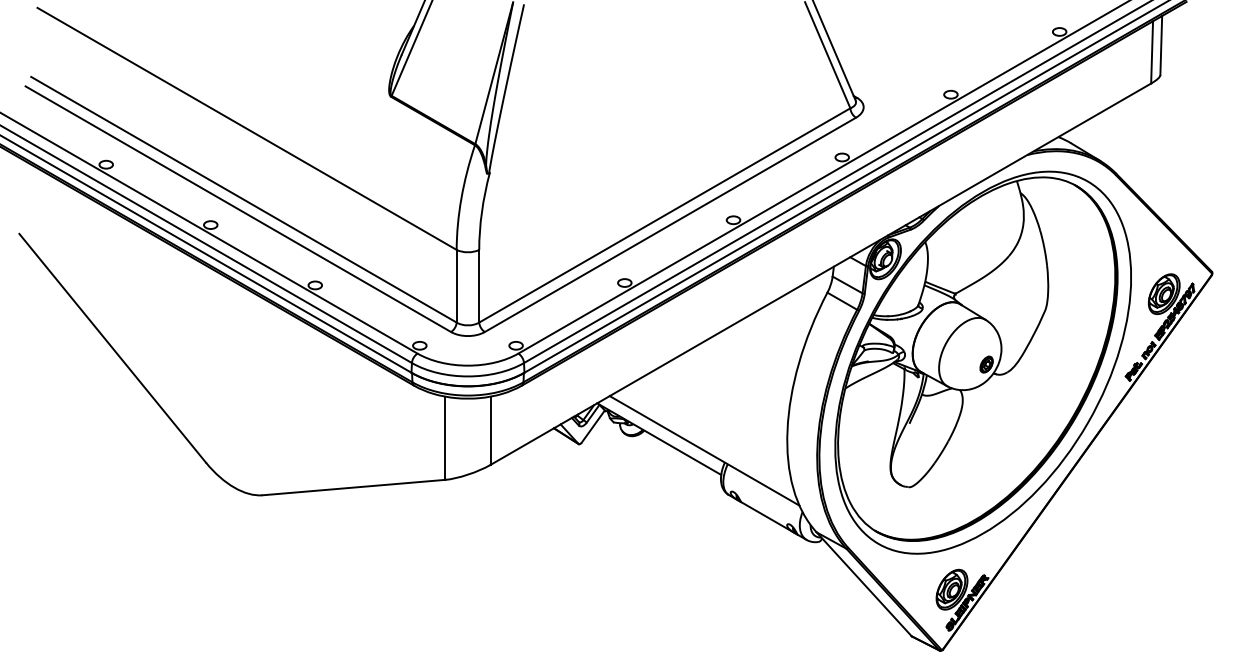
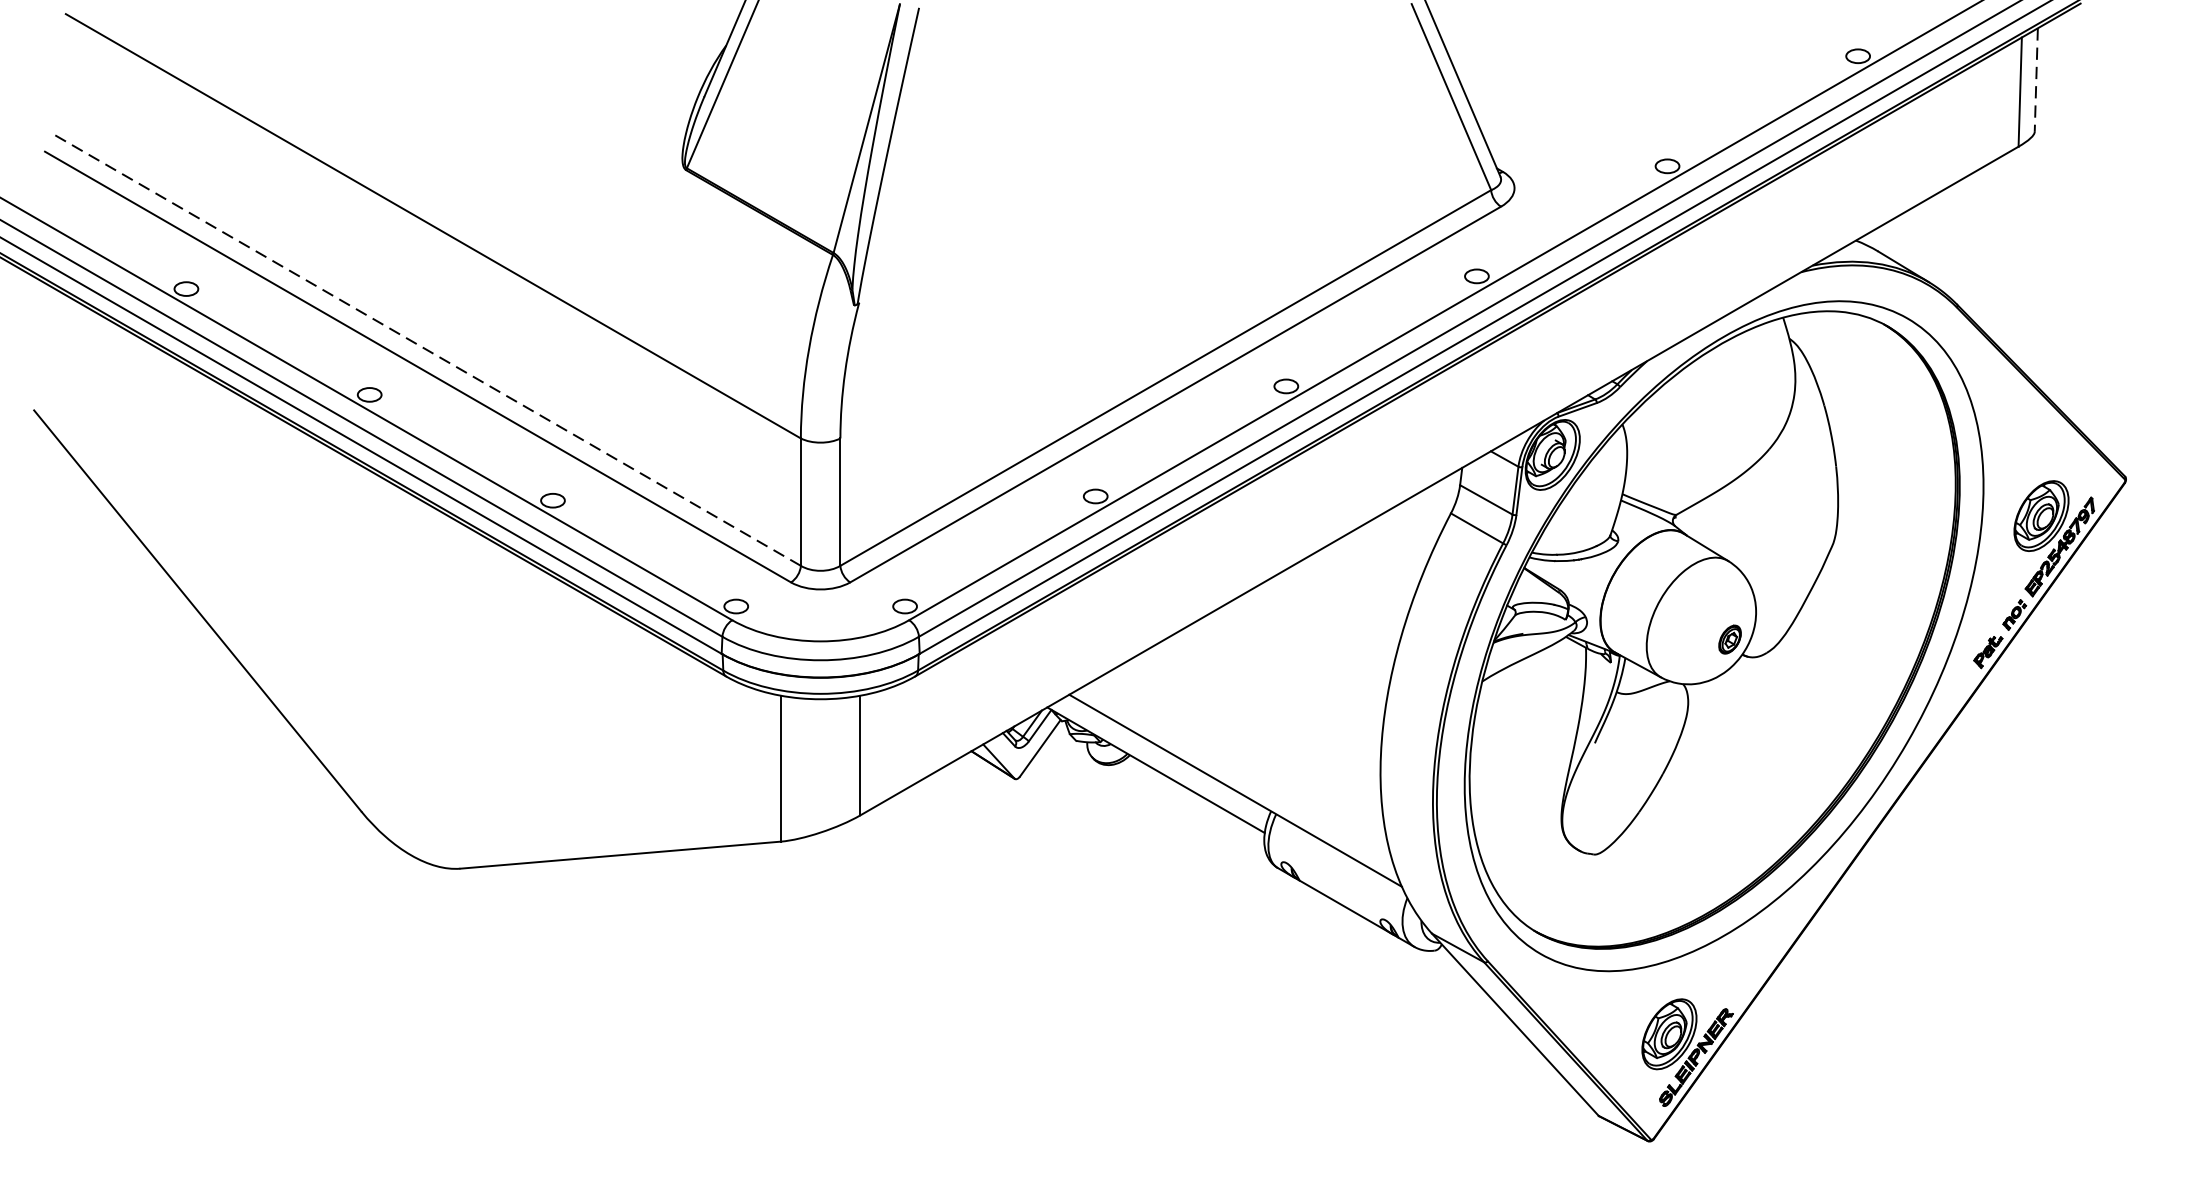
line: (1161, 45) -> (2036, 80), solid -> dashed
line: (243, 199) -> (427, 350), solid -> dashed

